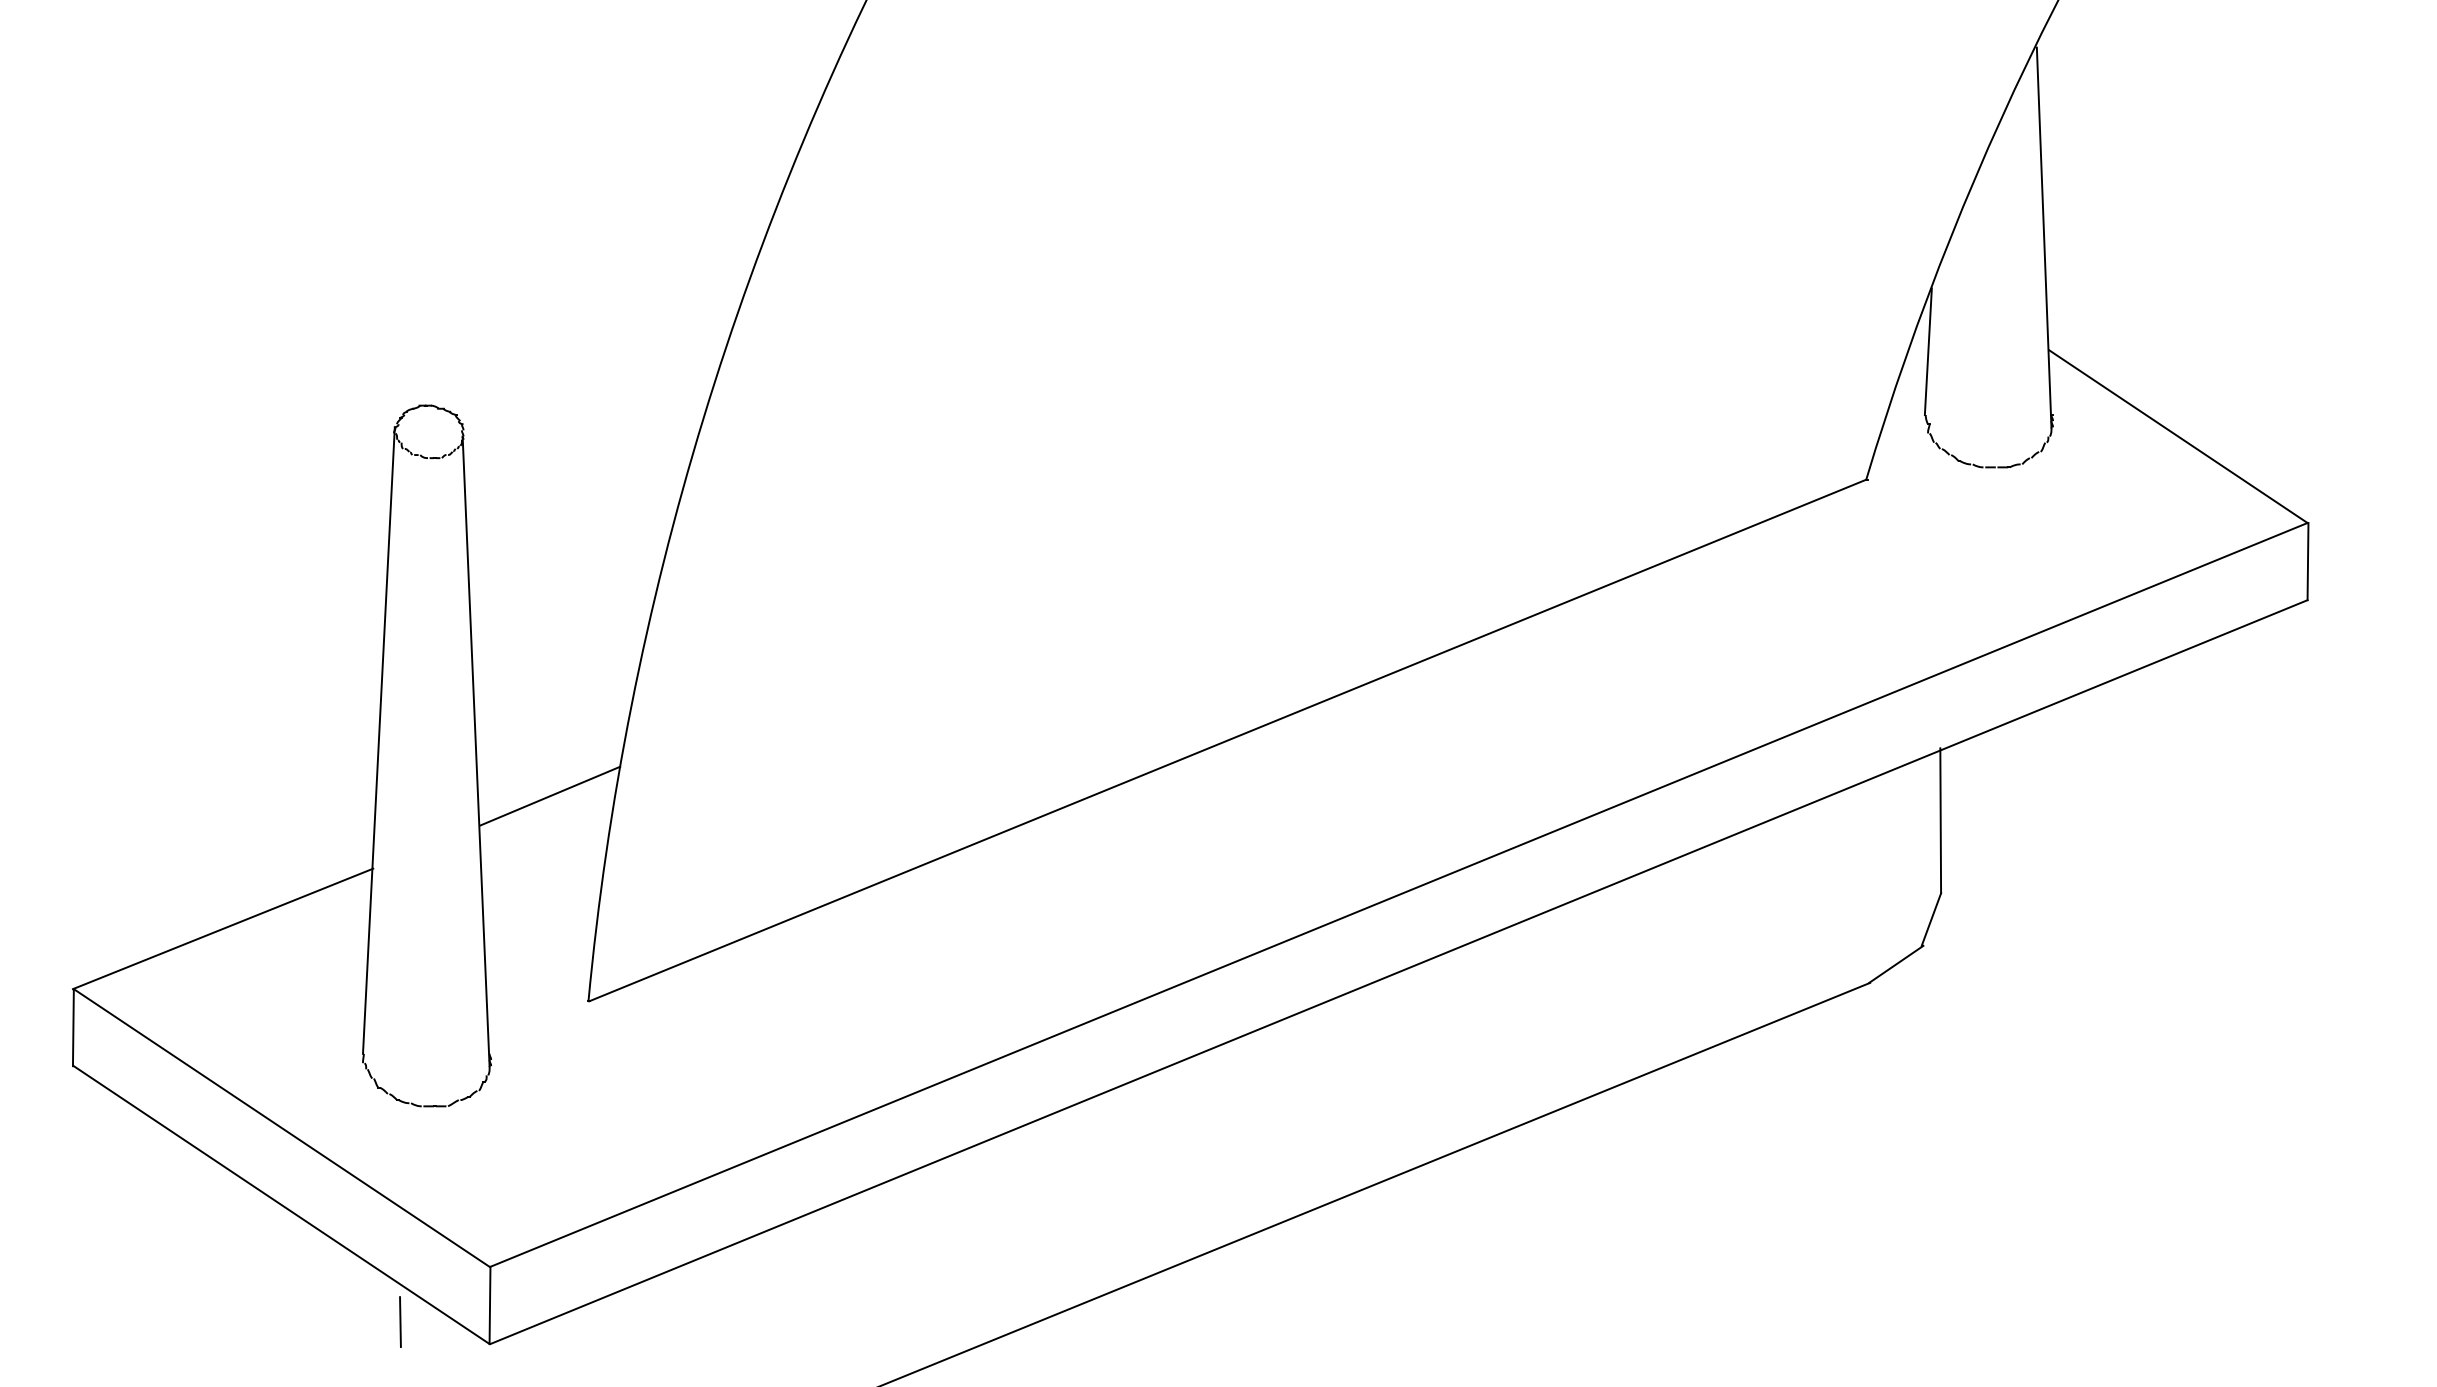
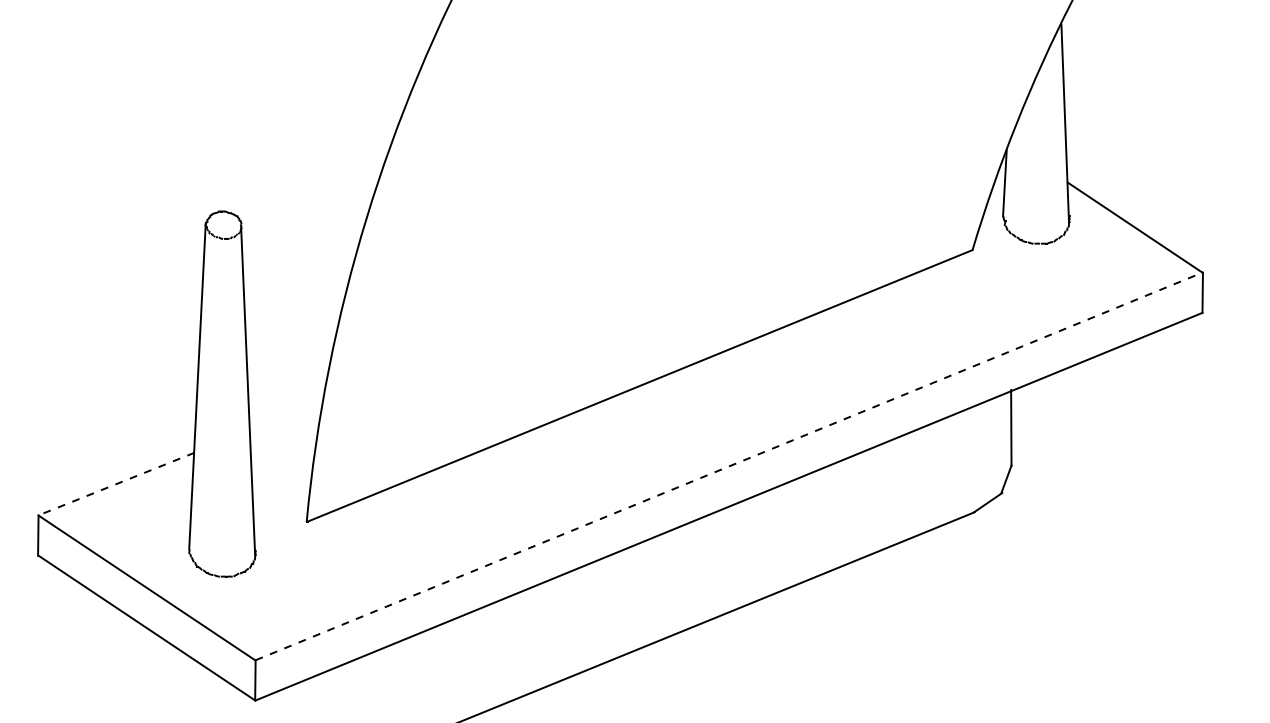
line: (549, 795) -> (286, 414), removed
line: (1399, 895) -> (729, 466), solid -> dashed
line: (221, 929) -> (115, 484), solid -> dashed
line: (400, 1322) -> (208, 689), removed

